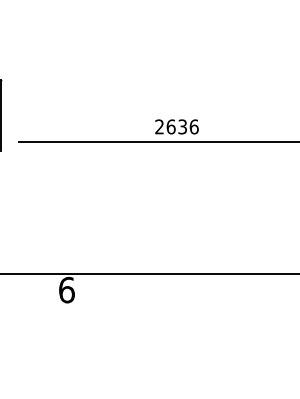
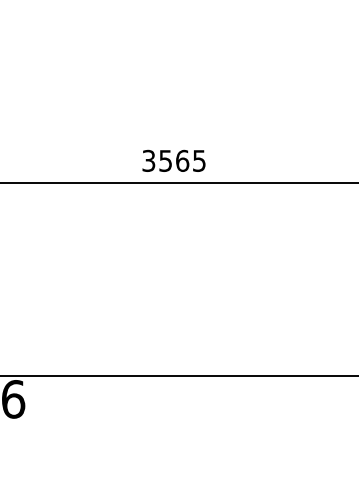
text: (176, 126) -> (173, 160), 2636 -> 3565

